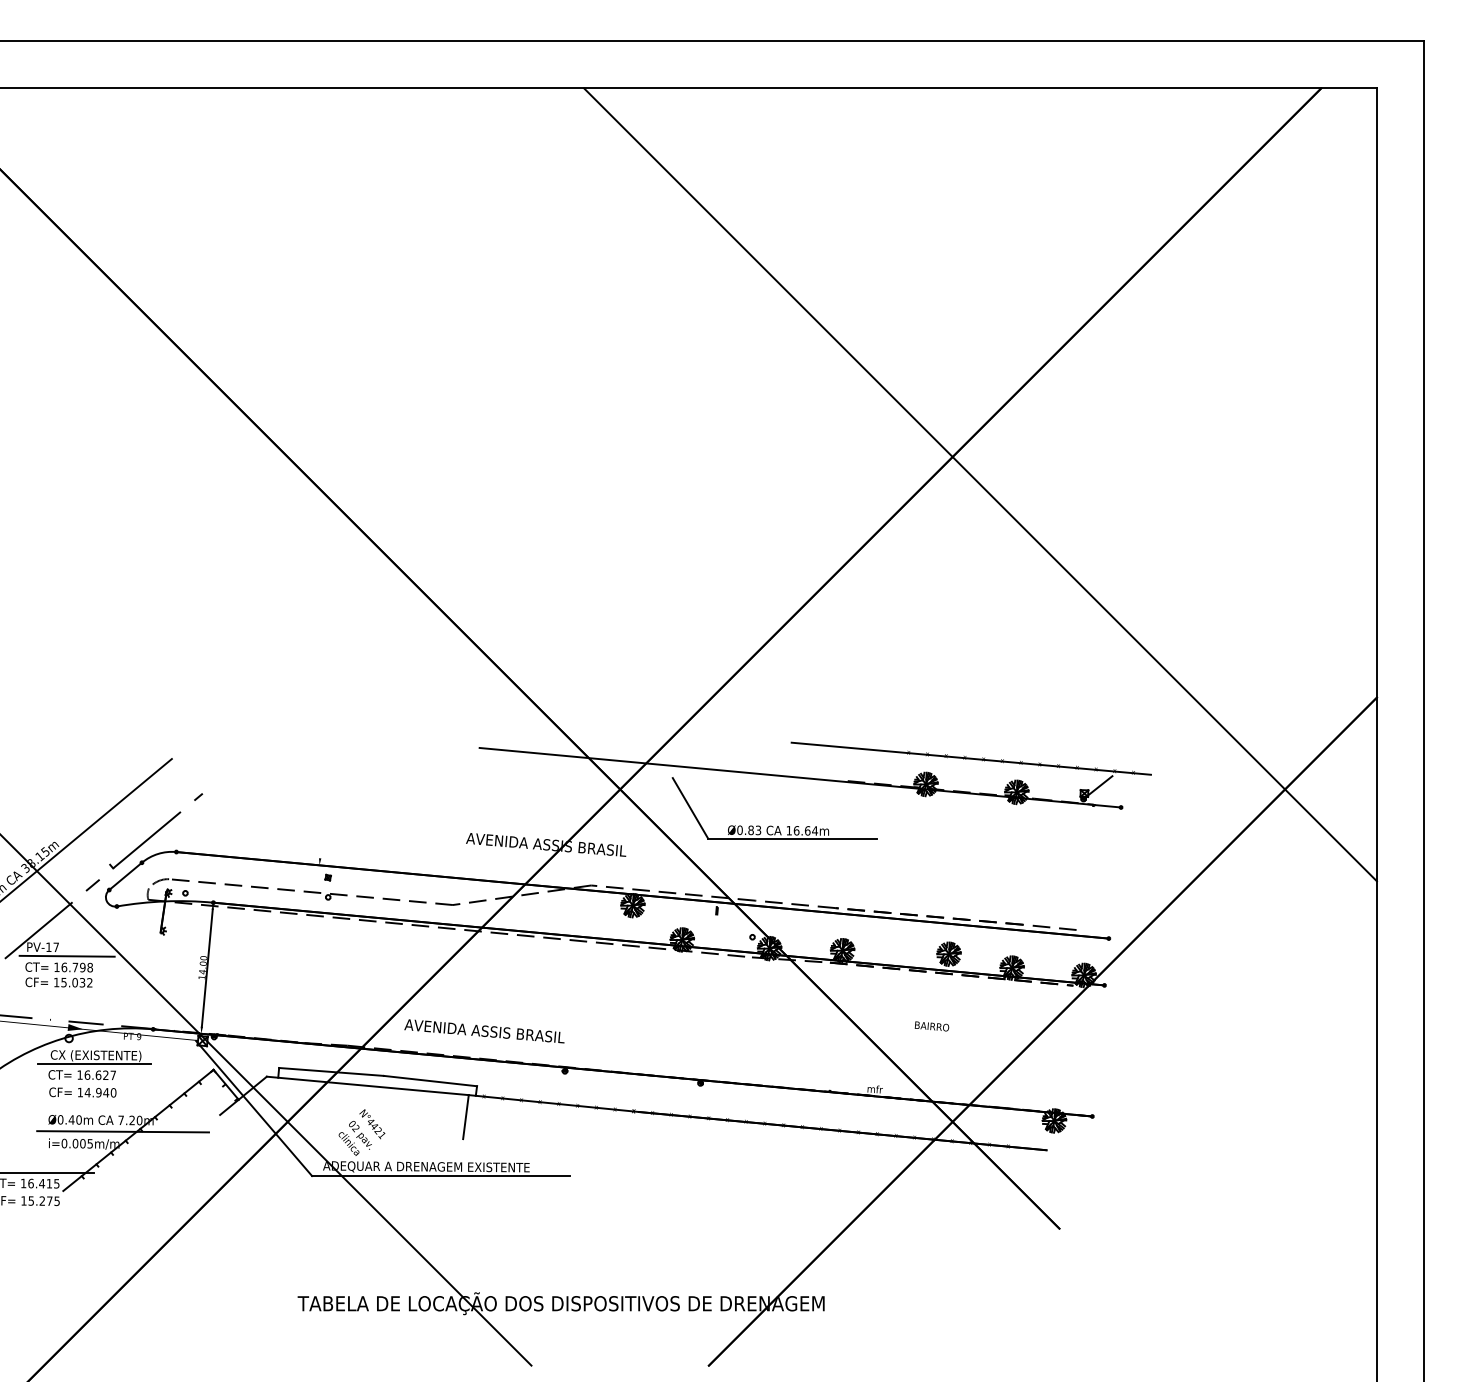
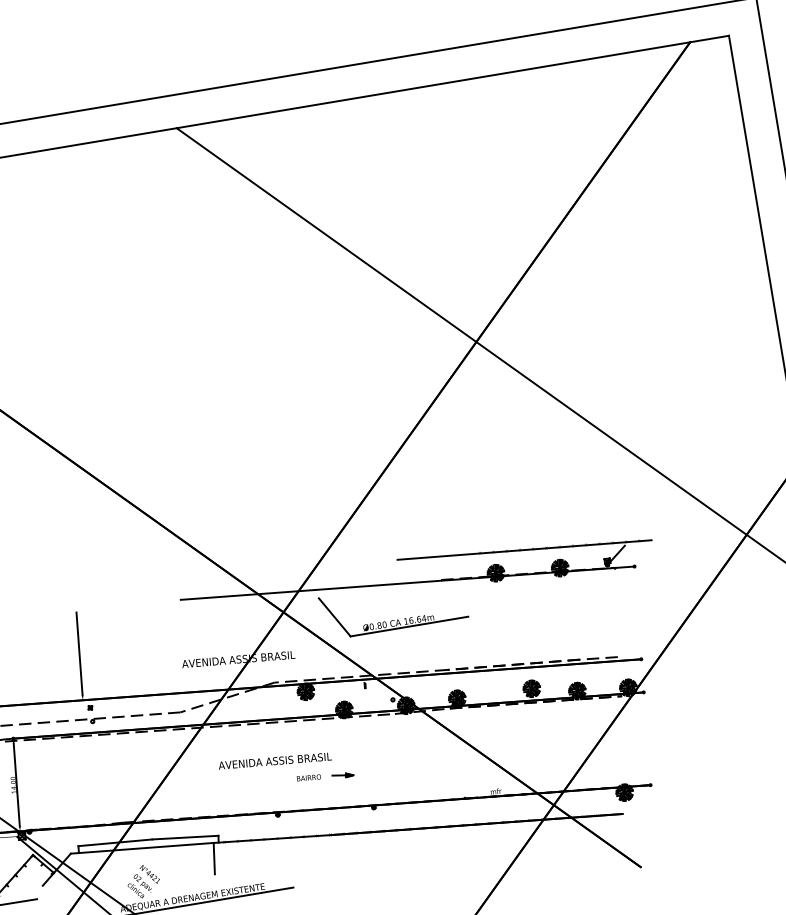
line: (325, 799) -> (79, 653), added
text: (758, 830) -> (384, 624), Ø0.83 -> Ø0.80
text: (931, 1026) -> (308, 777), moved
text: (484, 1031) -> (275, 761), moved
part: (664, 1031) -> (342, 775), added

